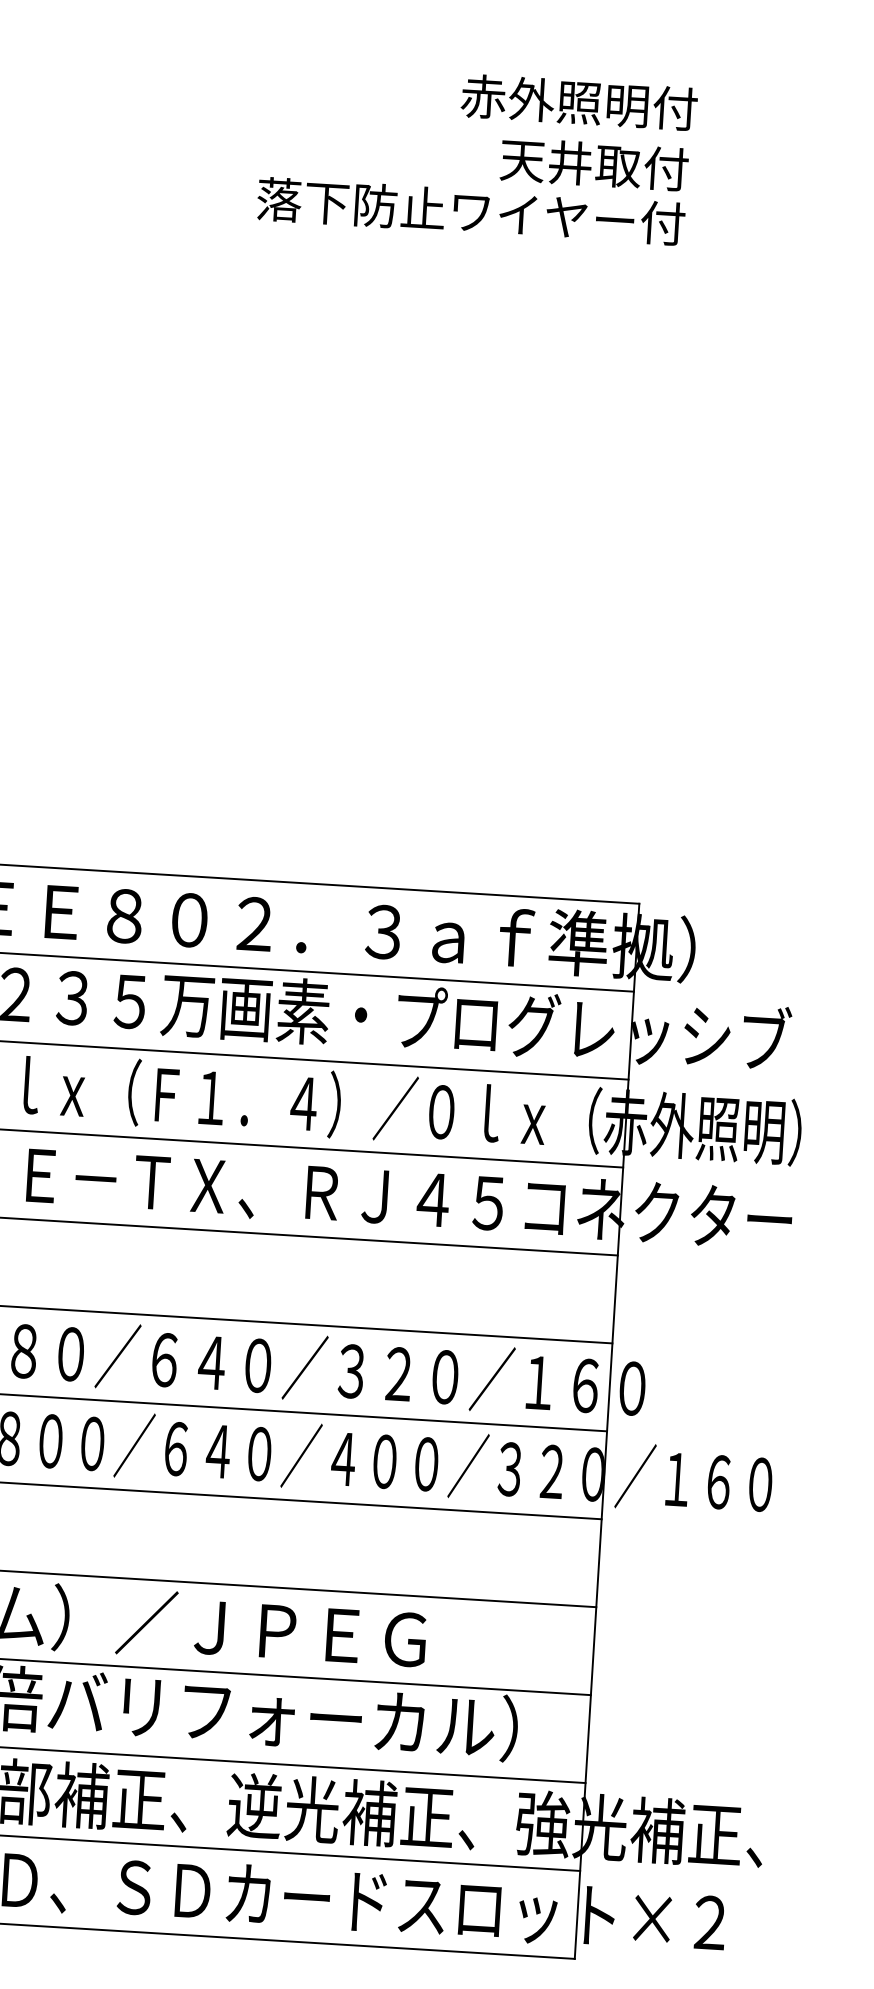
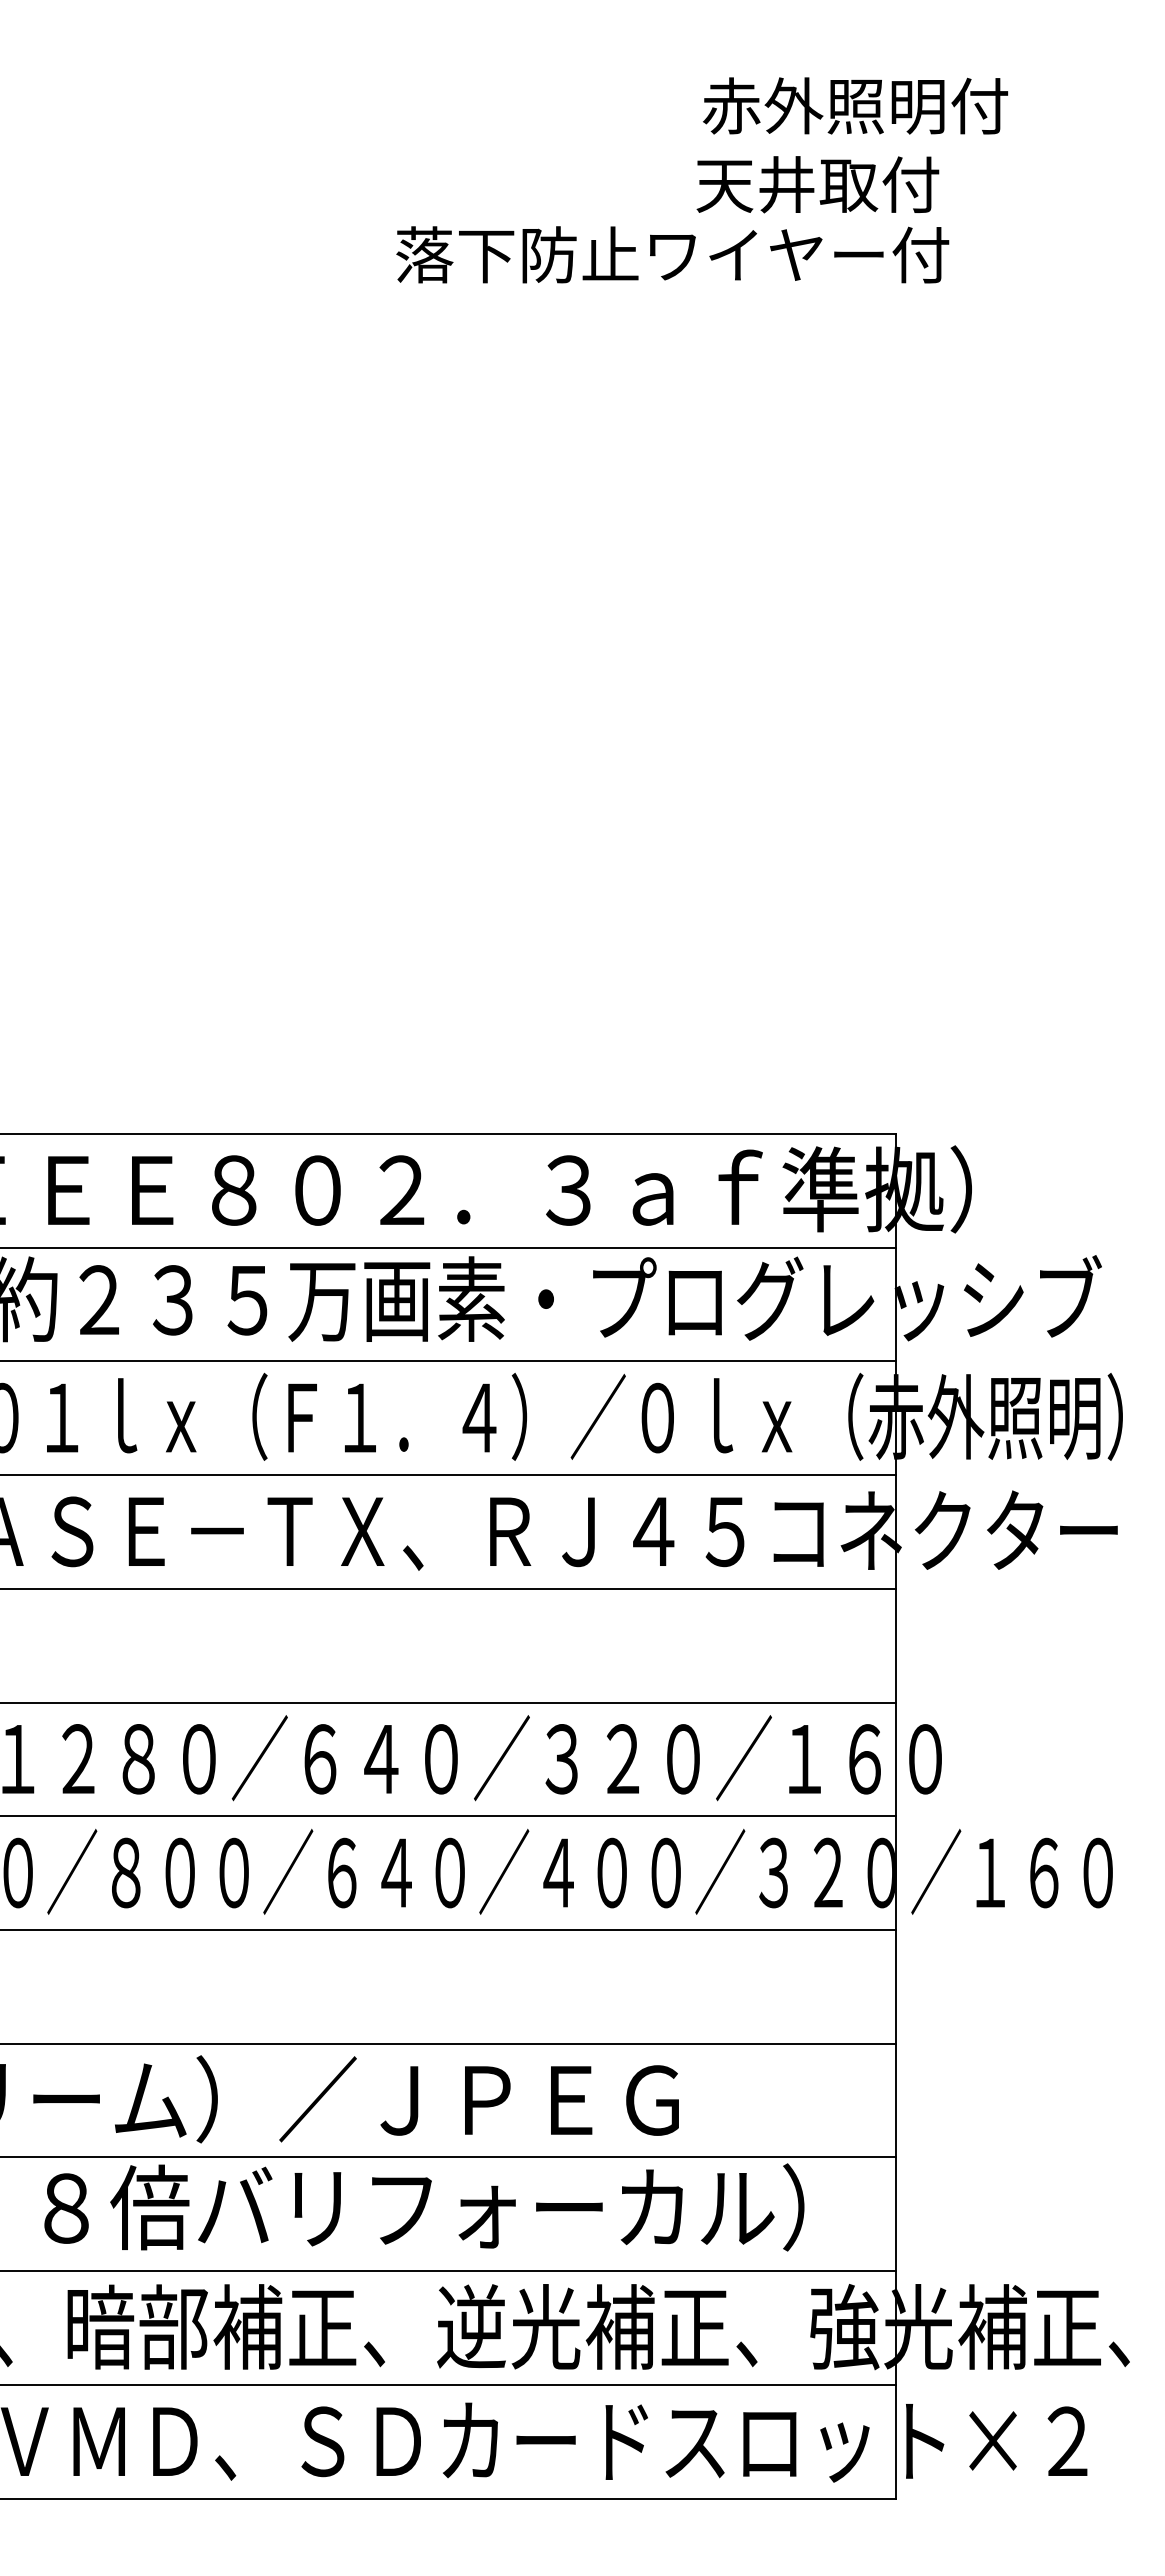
text: (579, 102) -> (855, 105), moved
text: (594, 164) -> (817, 184), moved
text: (471, 211) -> (672, 254), moved

